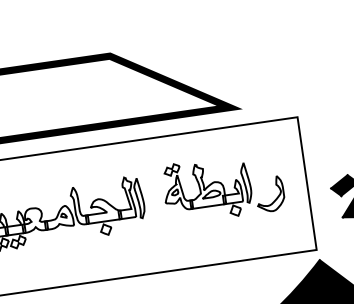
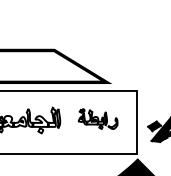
part: (221, 186) -> (97, 118), size x0.7

